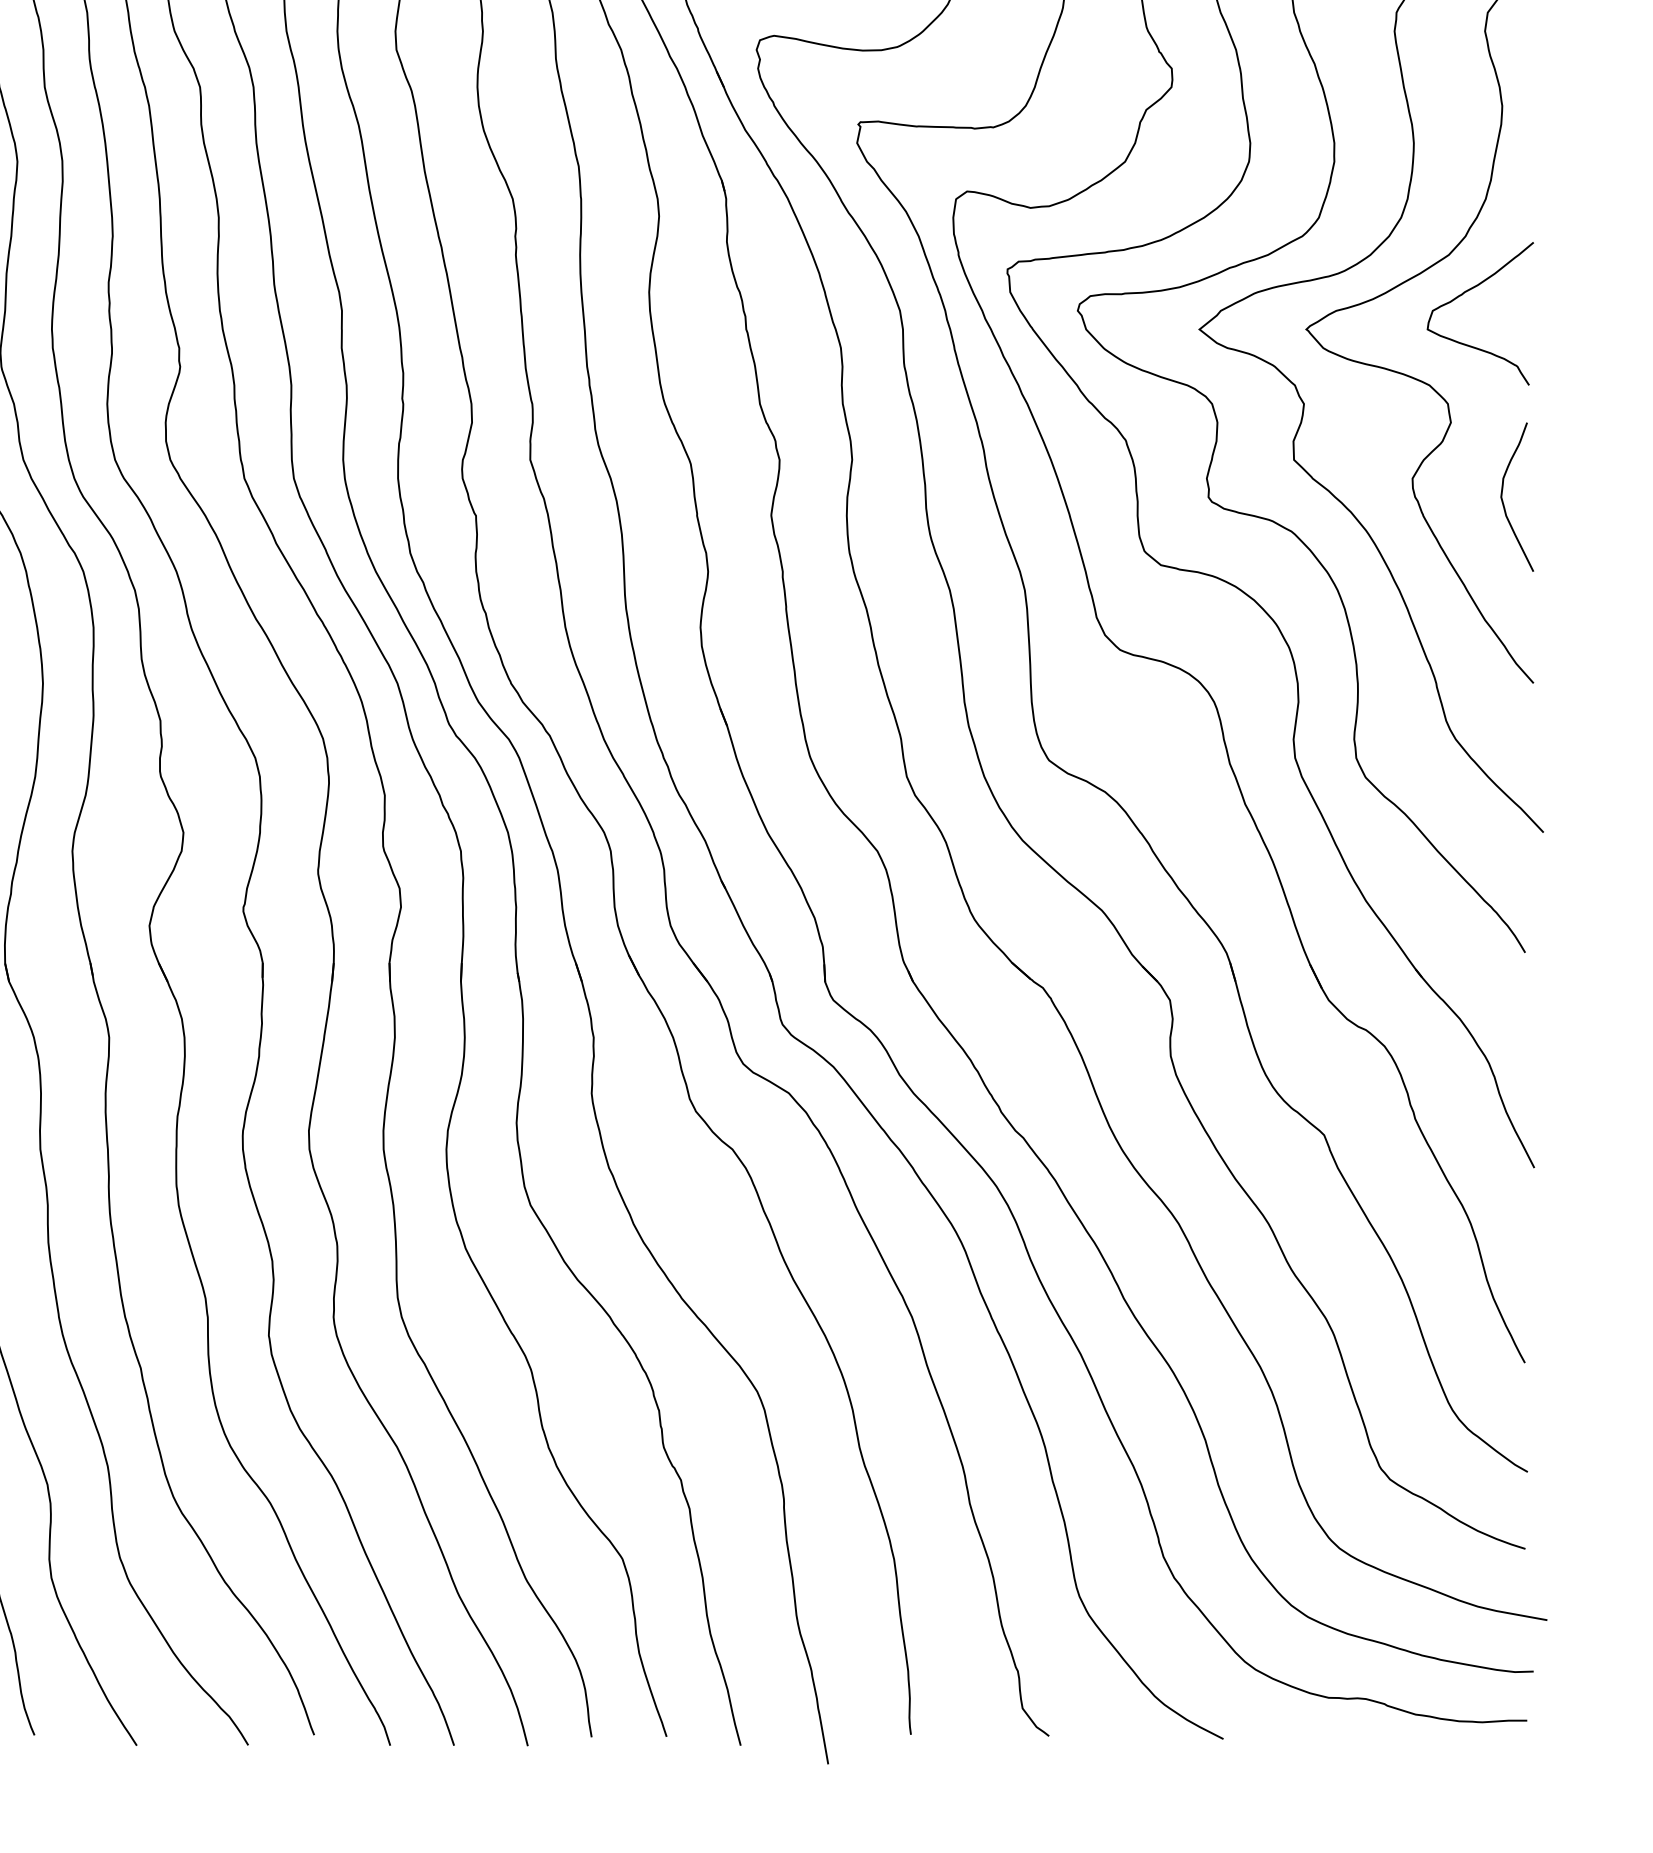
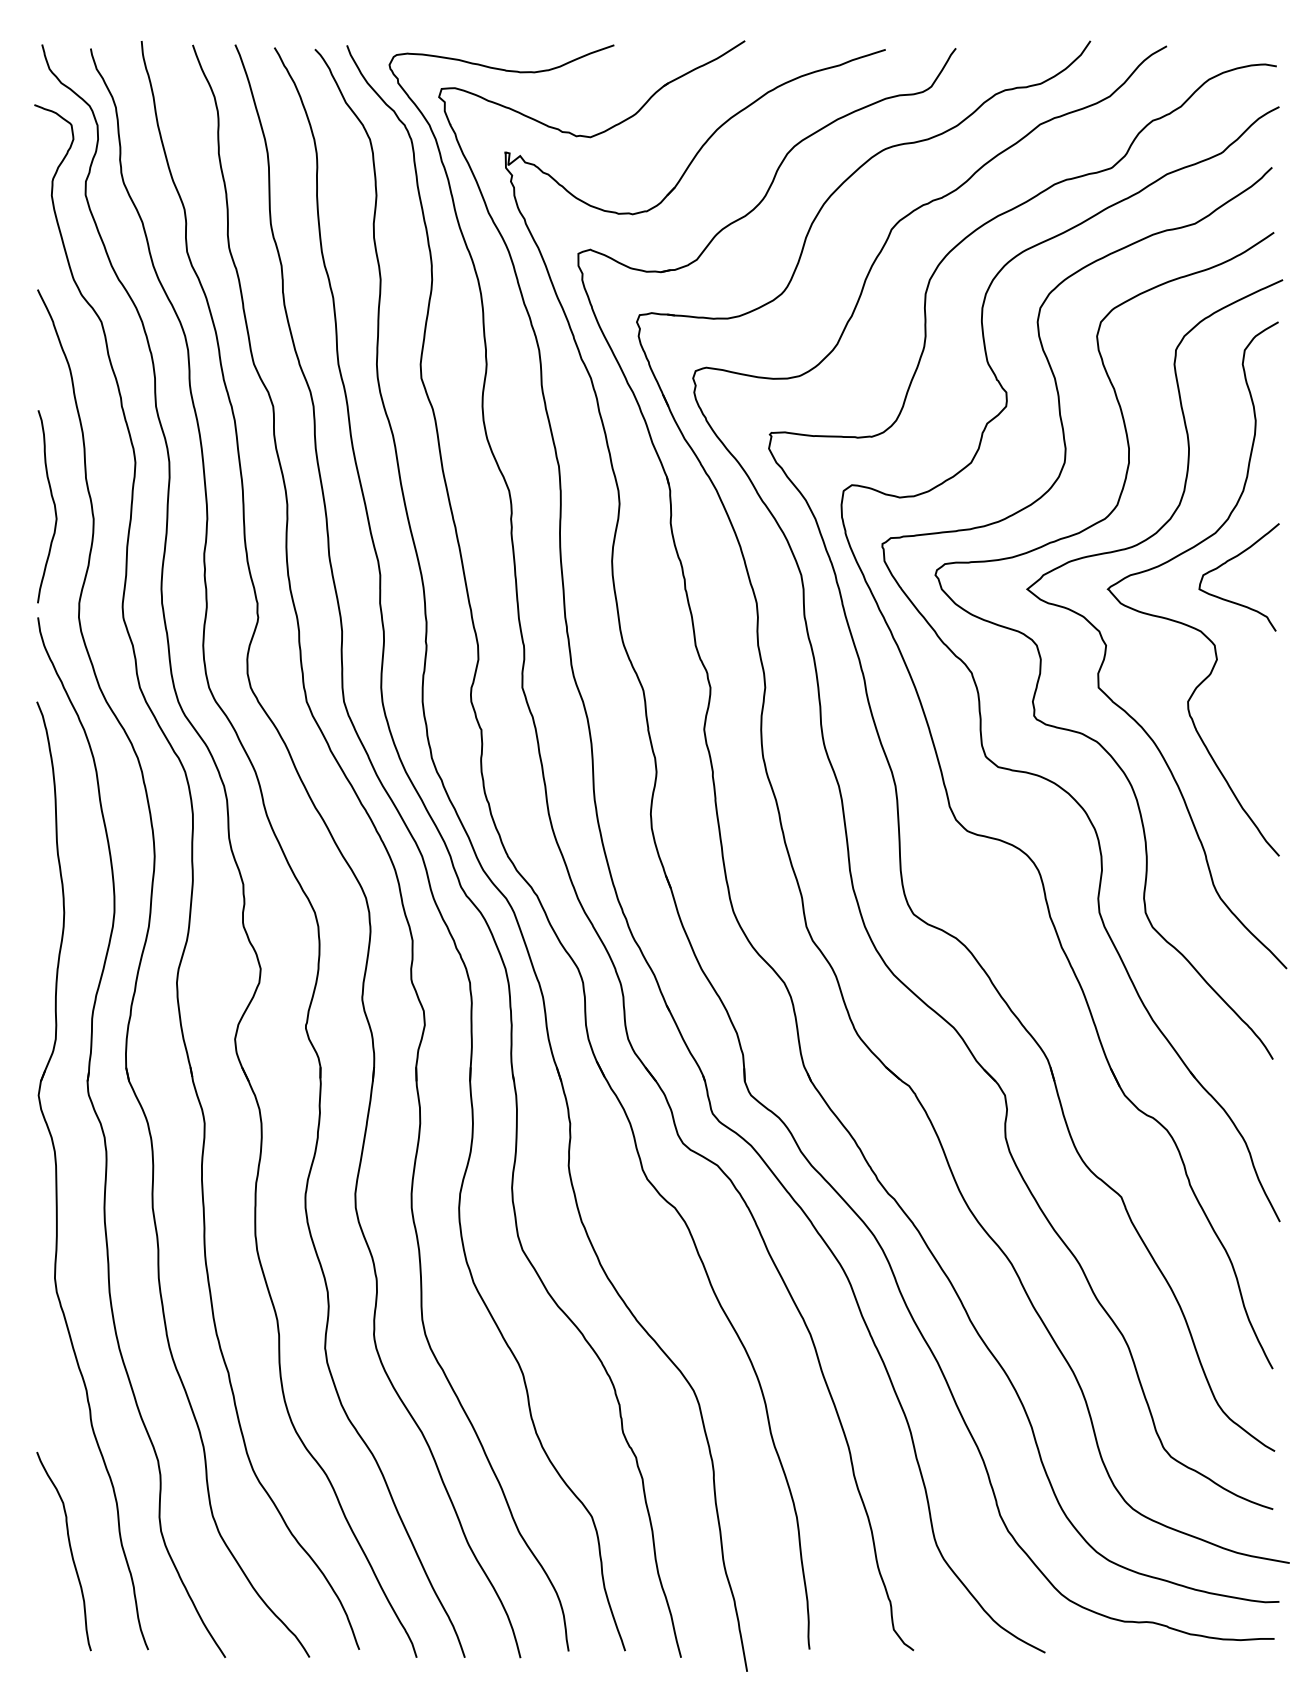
curve: (1503, 498) -> (1256, 716), removed

